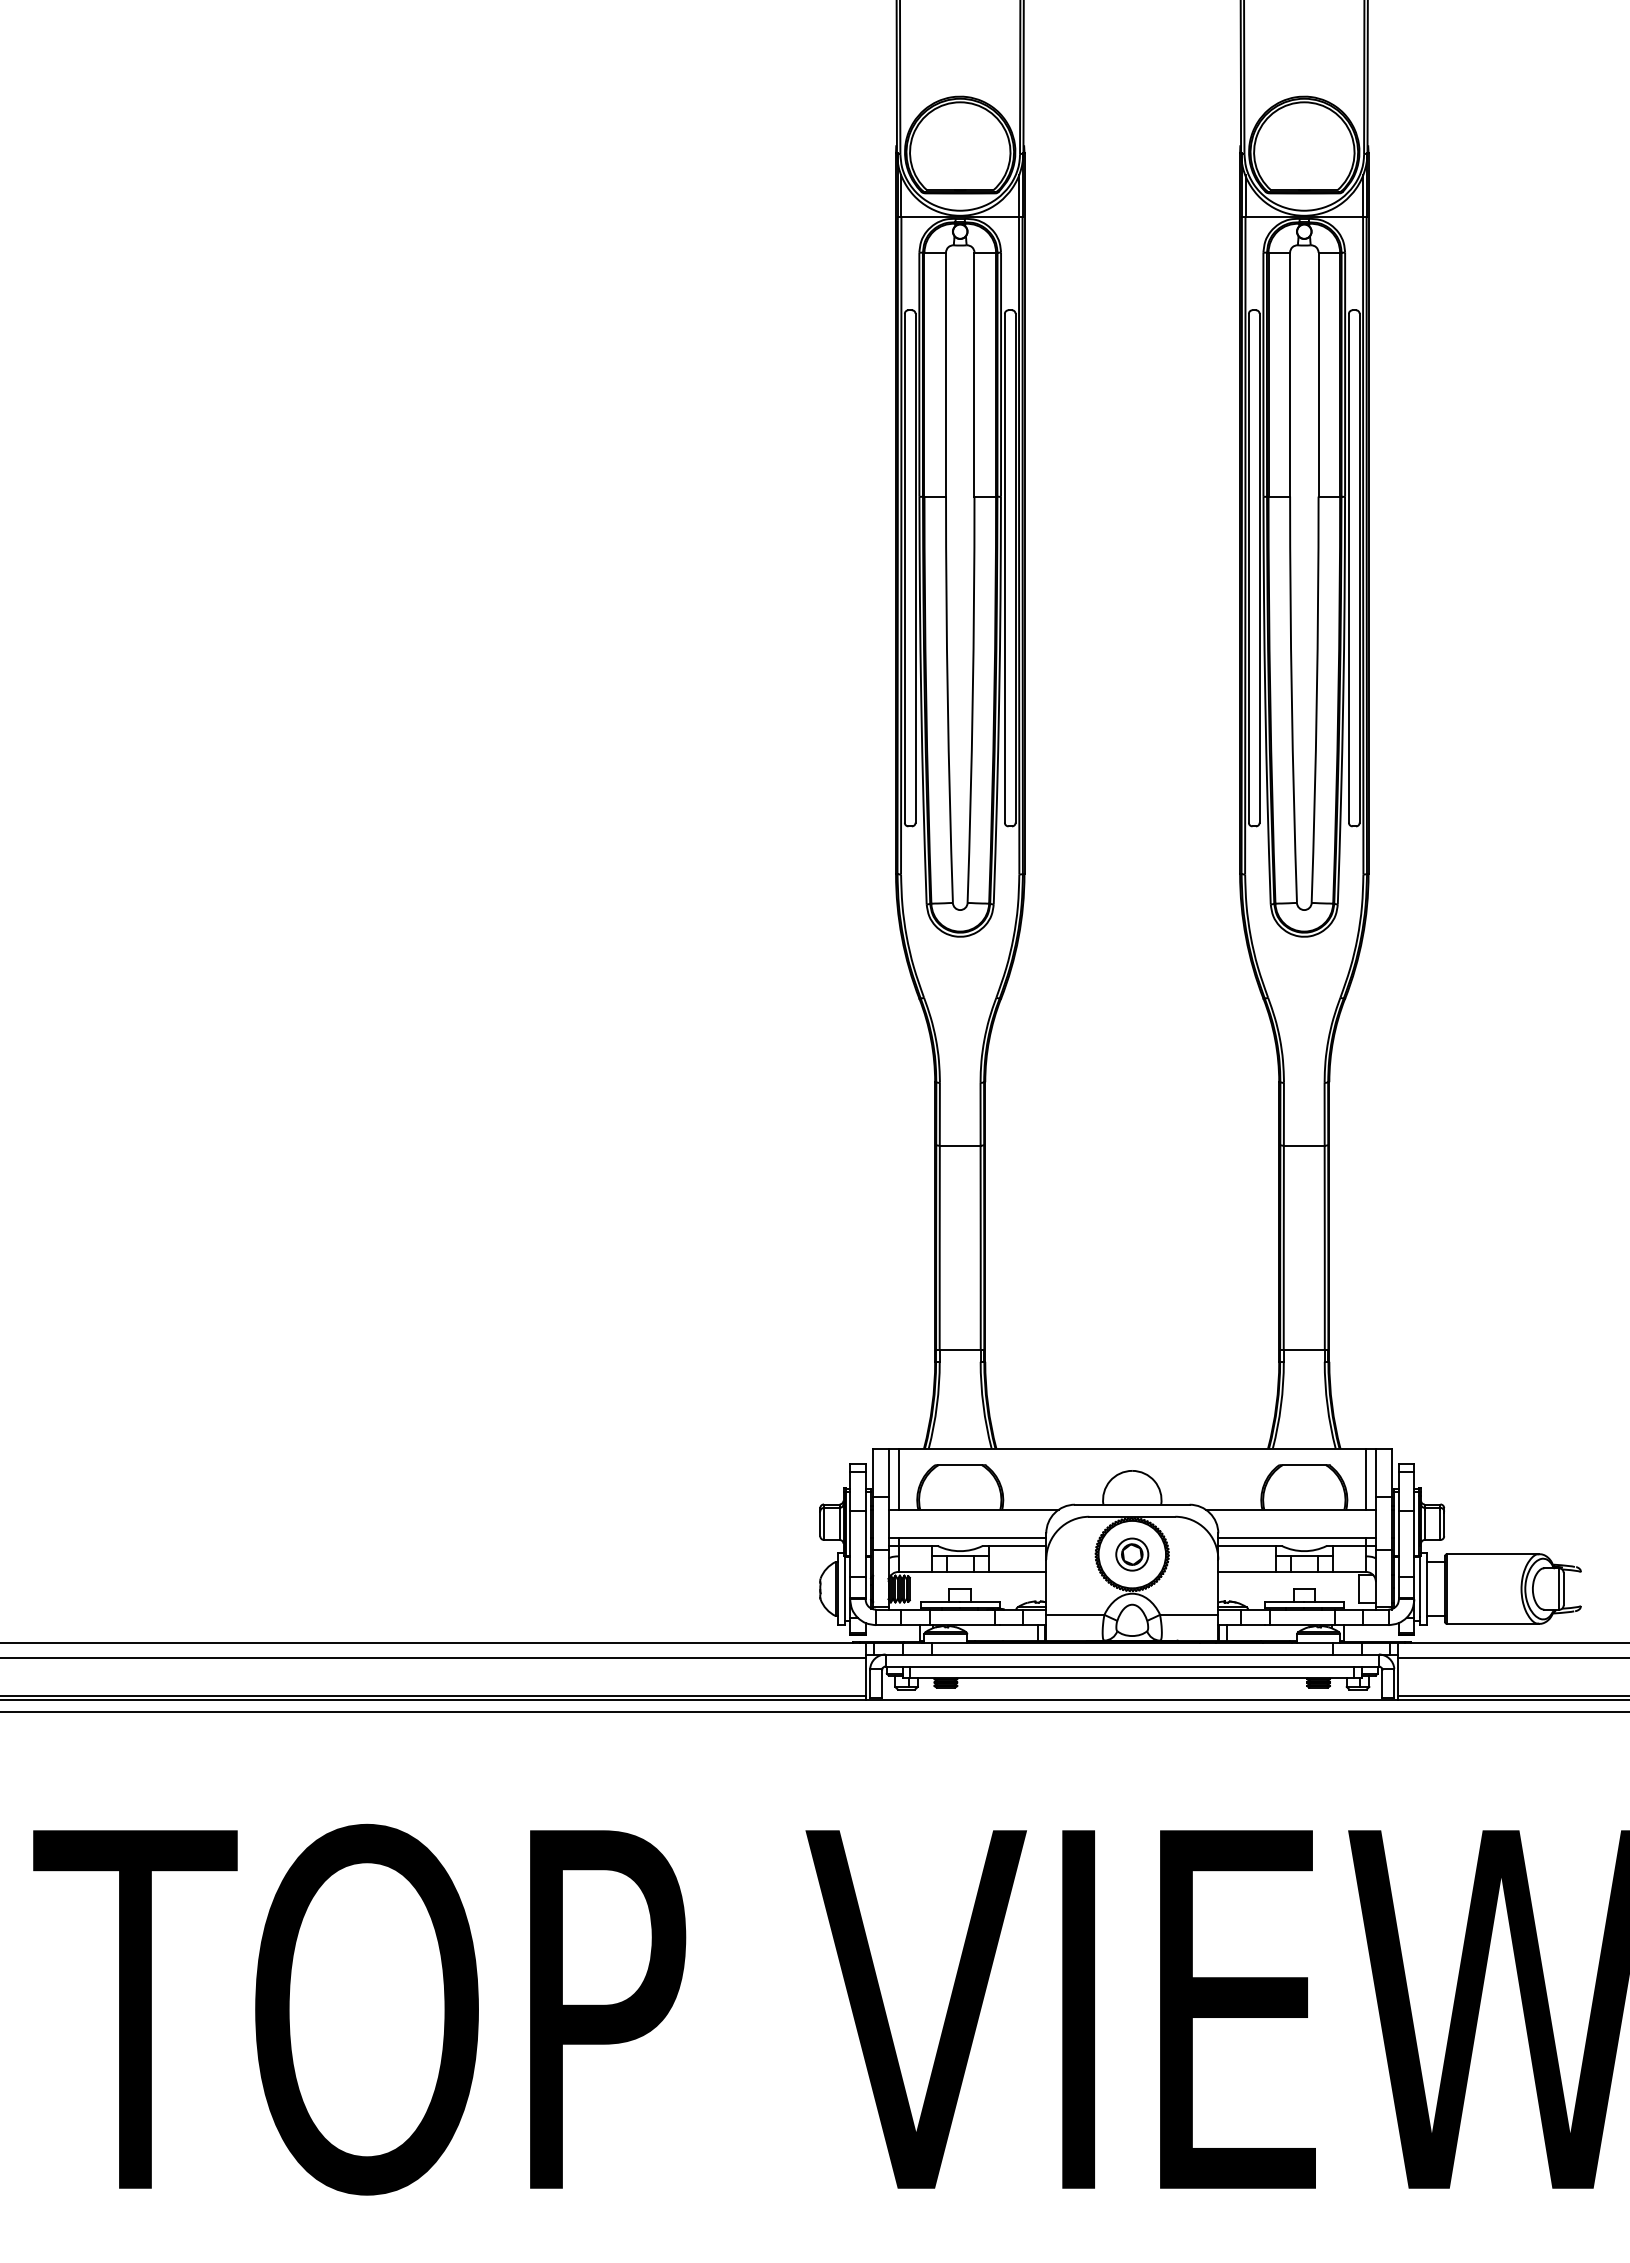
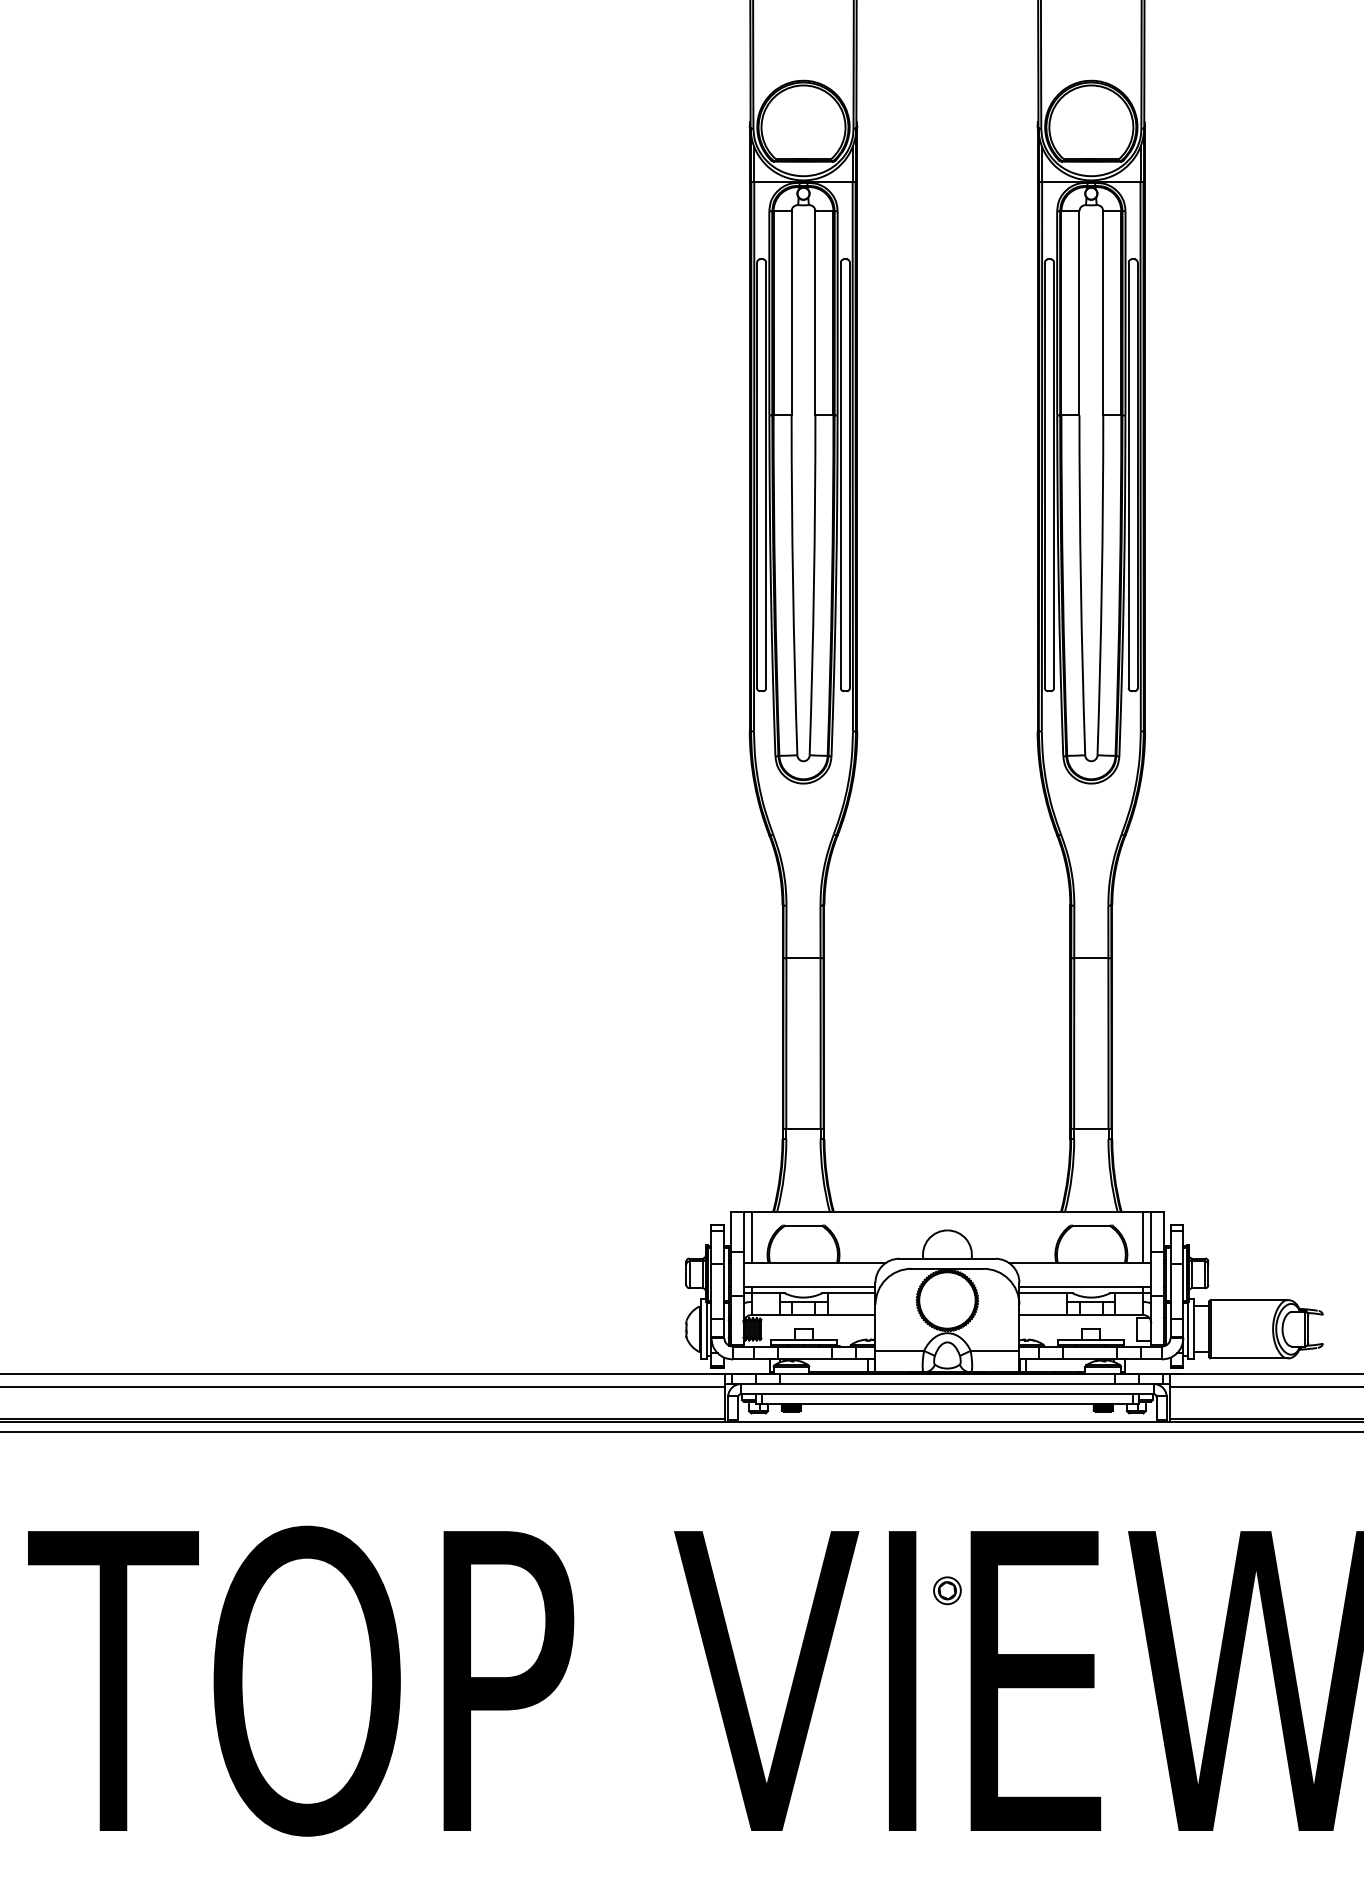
part: (1132, 1554) -> (947, 1590), moved

